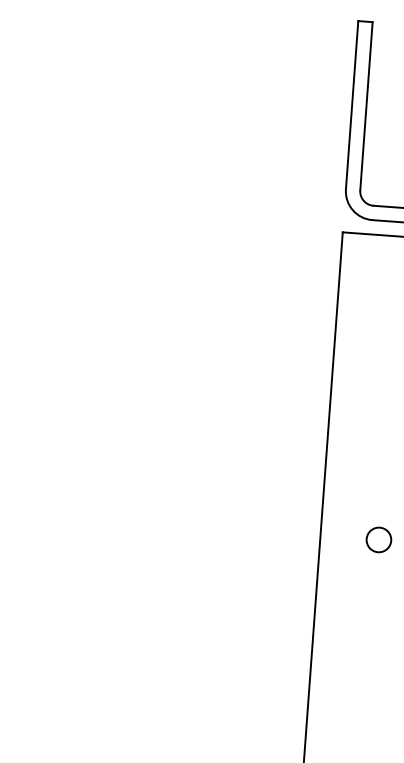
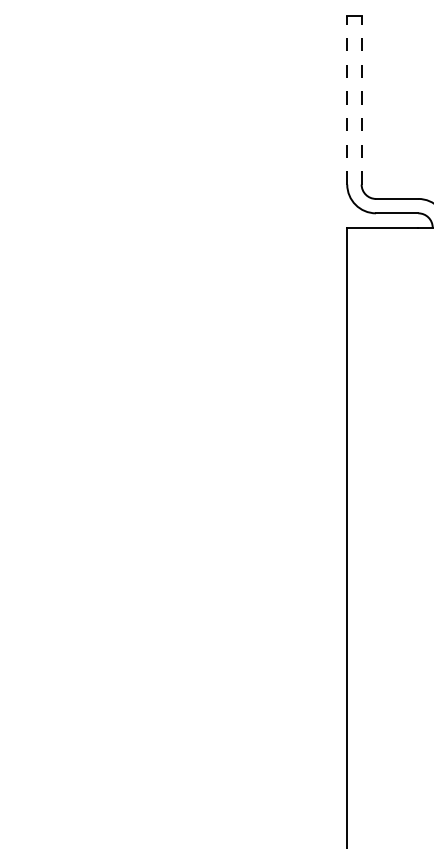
line: (352, 104) -> (347, 99), solid -> dashed
line: (366, 105) -> (361, 99), solid -> dashed
circle: (378, 539) -> (405, 531), removed

